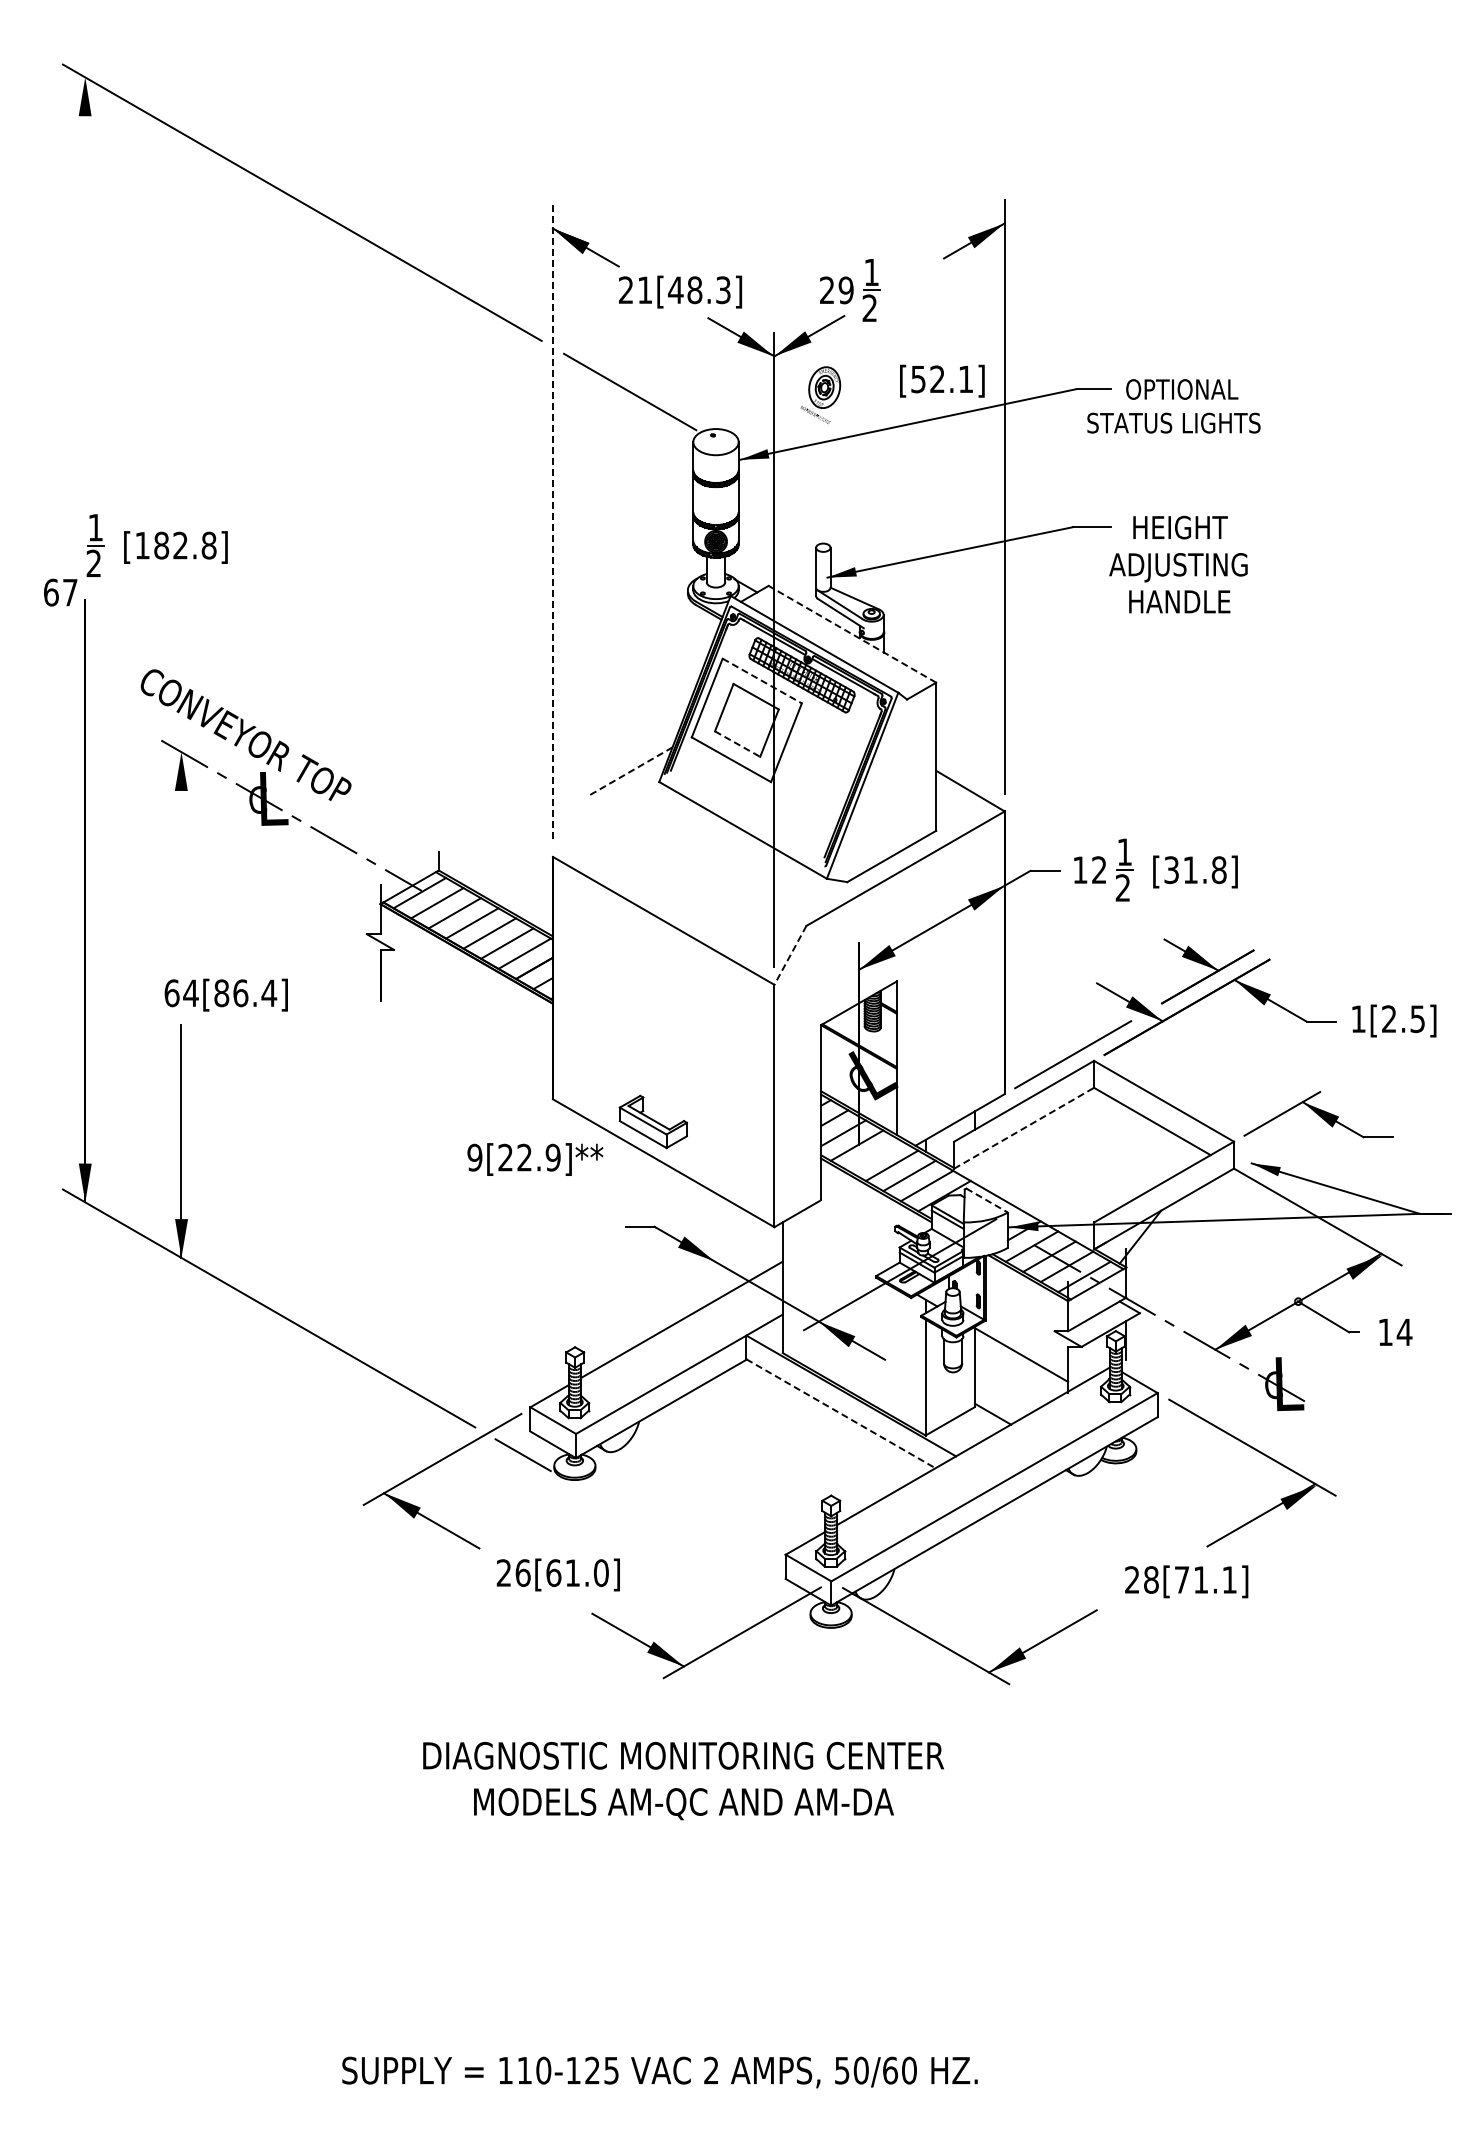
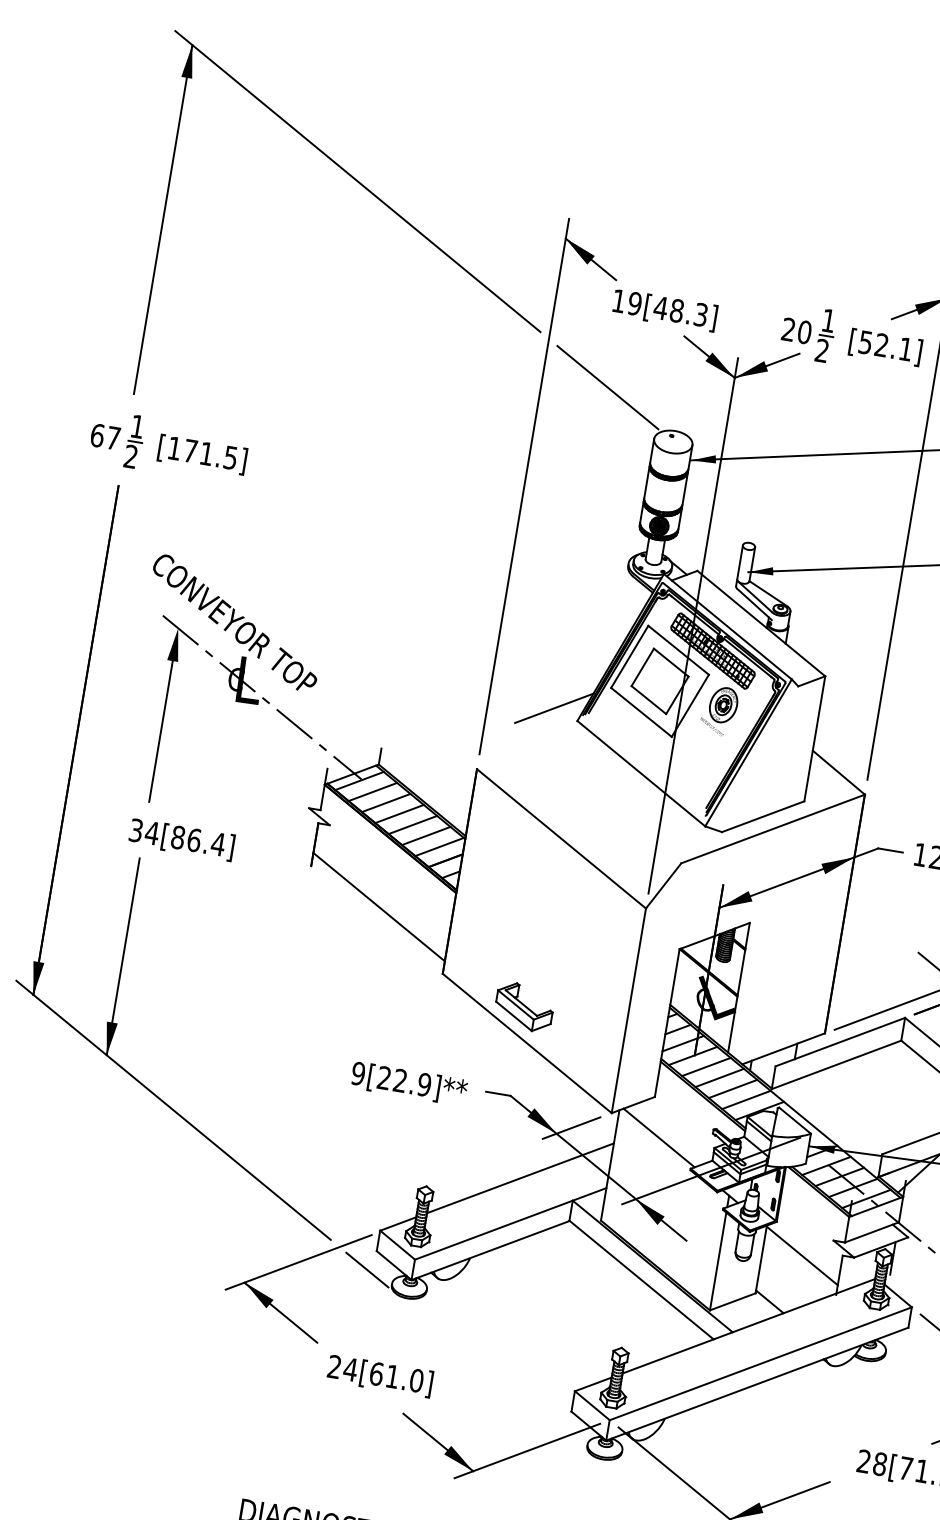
line: (85, 283) -> (163, 219), added
text: (635, 290) -> (626, 302), 21[48.3] -> 19[48.3]
text: (845, 290) -> (804, 332), 29 -> 20
text: (942, 380) -> (885, 346), moved
part: (820, 395) -> (718, 711), moved
line: (552, 521) -> (524, 485), dashed -> solid
text: (185, 545) -> (210, 454), [182.8] -> [171.5]
text: (60, 592) -> (105, 436), moved
line: (852, 634) -> (761, 623), dashed -> solid
line: (762, 681) -> (678, 650), dashed -> solid
line: (737, 744) -> (648, 700), dashed -> solid
line: (630, 771) -> (554, 708), dashed -> solid
line: (181, 871) -> (161, 729), added
line: (790, 955) -> (663, 886), dashed -> solid
text: (171, 993) -> (135, 830), 64[86.4] -> 34[86.4]
line: (466, 1034) -> (378, 906), added
line: (1024, 1128) -> (836, 1065), dashed -> solid
line: (874, 1155) -> (706, 1066), added
text: (535, 1159) -> (409, 1083), moved
line: (987, 1200) -> (795, 1120), dashed -> solid
line: (833, 1246) -> (658, 1137), added
line: (730, 1252) -> (571, 1128), added
line: (841, 1414) -> (641, 1280), dashed -> solid
text: (522, 1572) -> (350, 1369), 26[61.0] -> 24[61.0]

